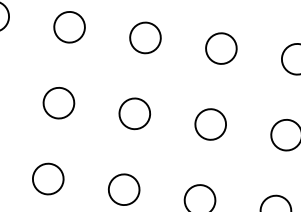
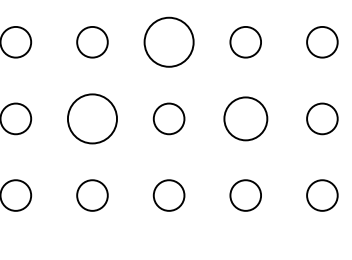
circle: (144, 37) -> (168, 41), size x1.6
circle: (59, 102) -> (92, 118), size x1.6
circle: (210, 124) -> (245, 118), size x1.4

